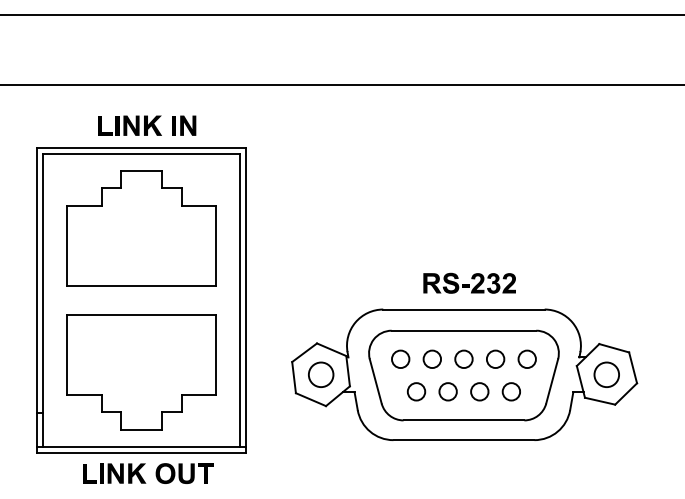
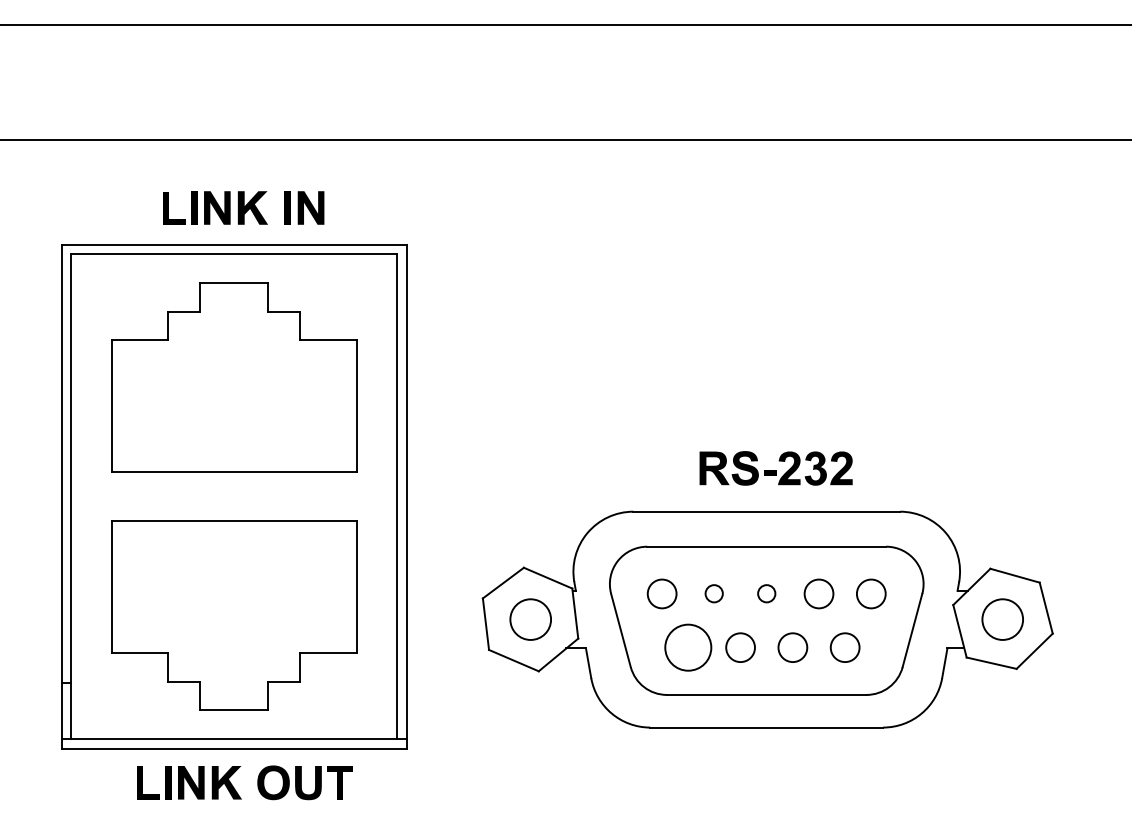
circle: (431, 358) -> (713, 592), size x0.6
circle: (463, 358) -> (765, 592), size x0.6
circle: (416, 391) -> (688, 647), size x1.6

